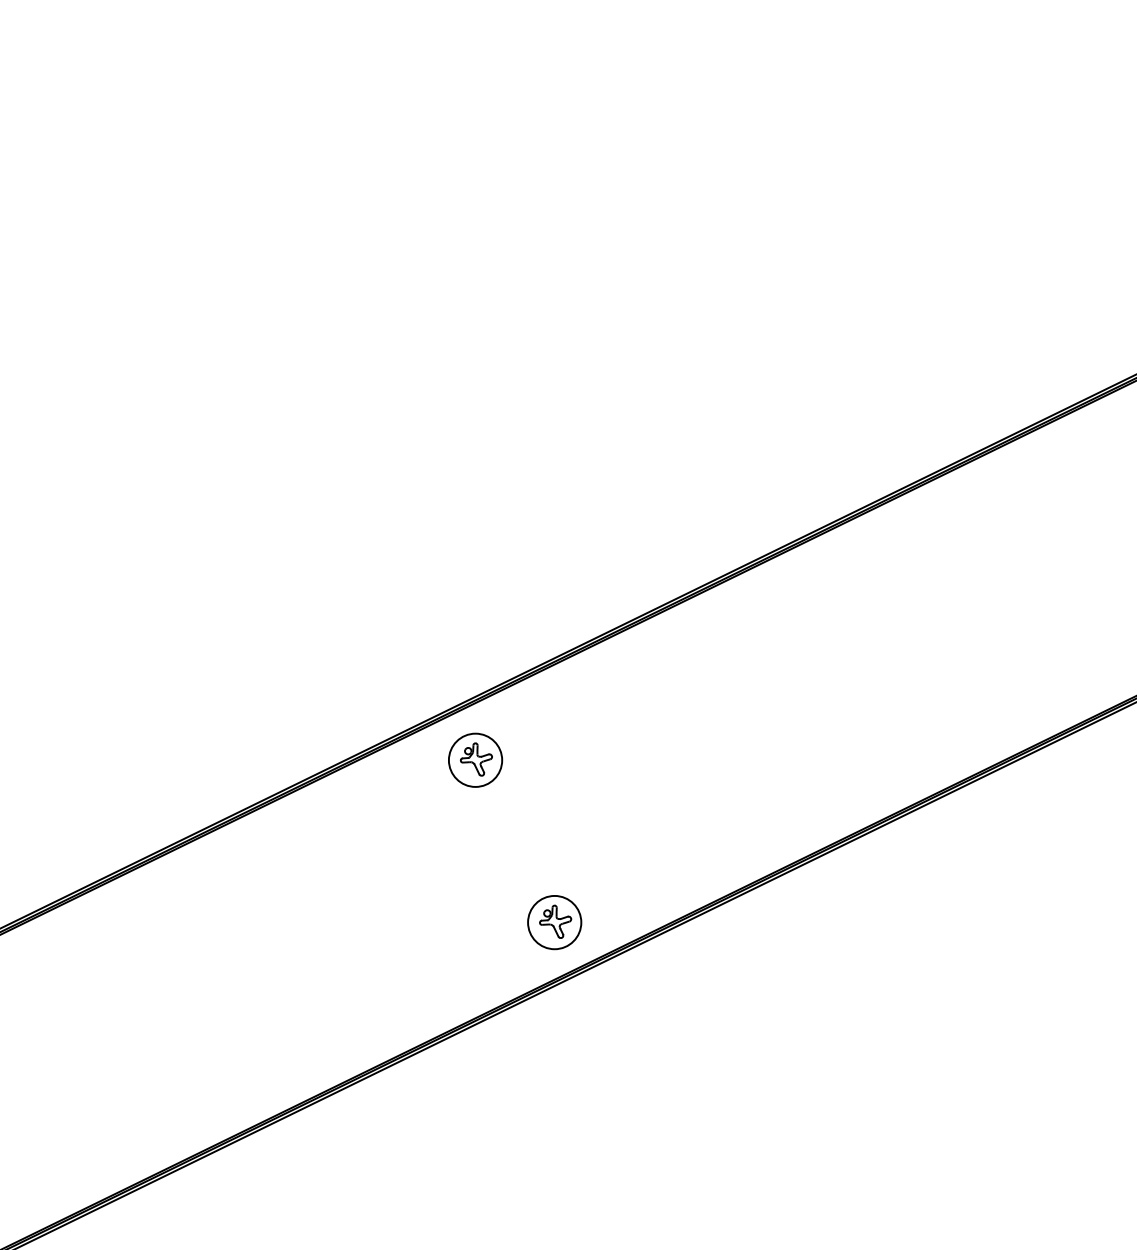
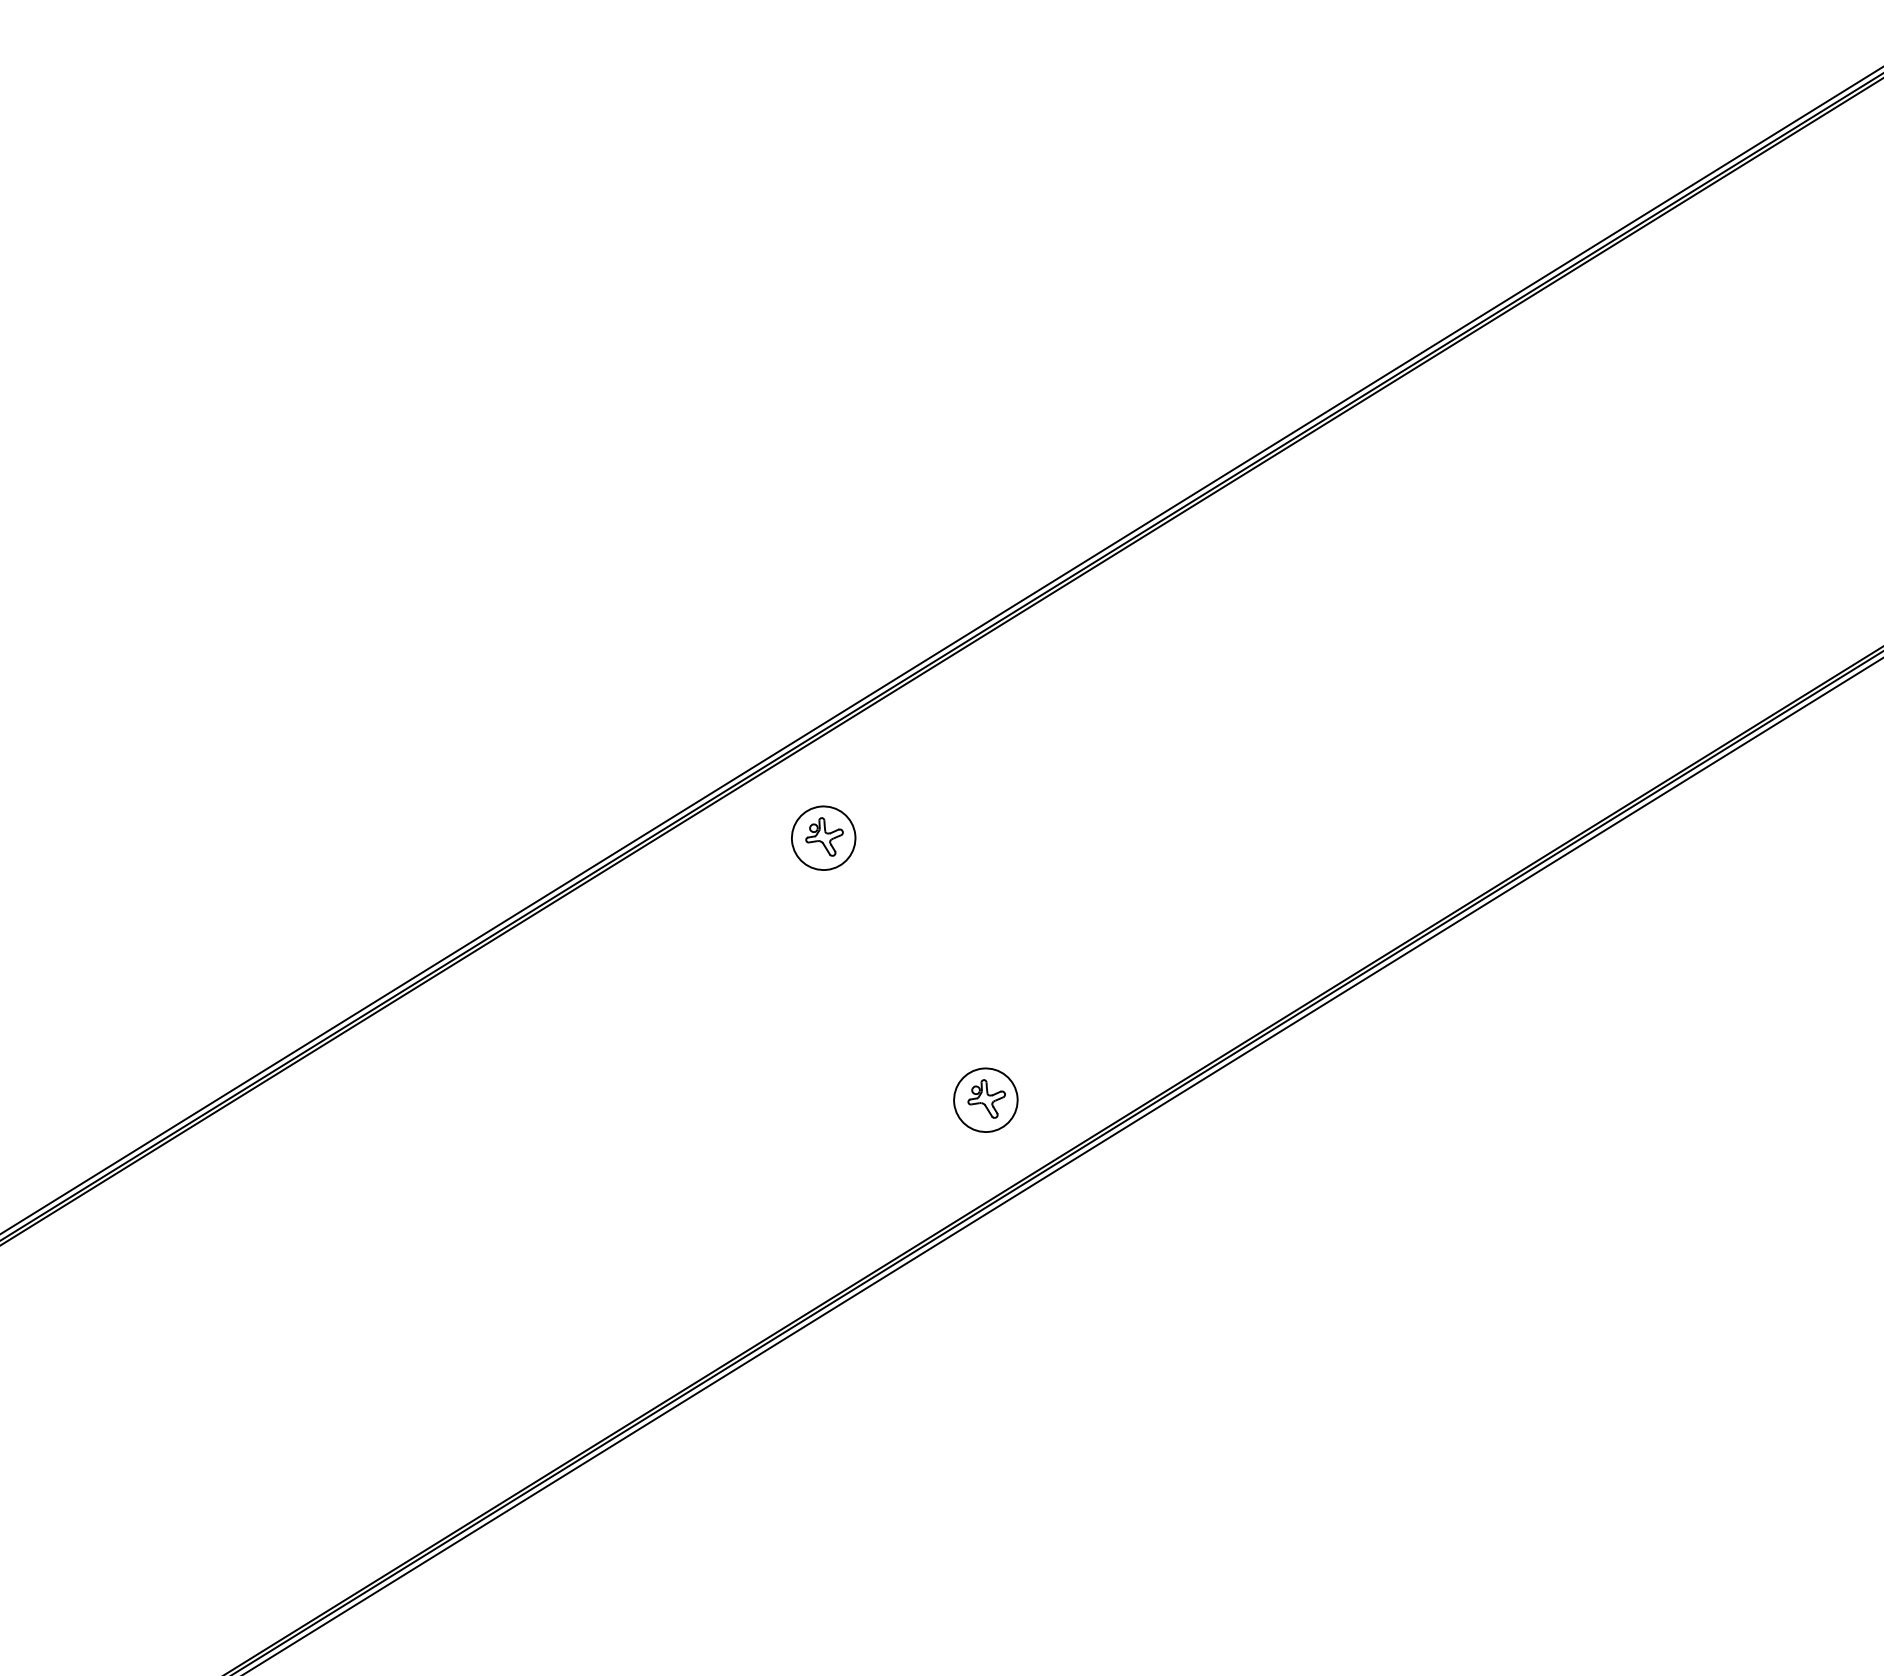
part: (475, 759) -> (823, 837), size x0.7
part: (554, 922) -> (985, 1099), size x0.7

